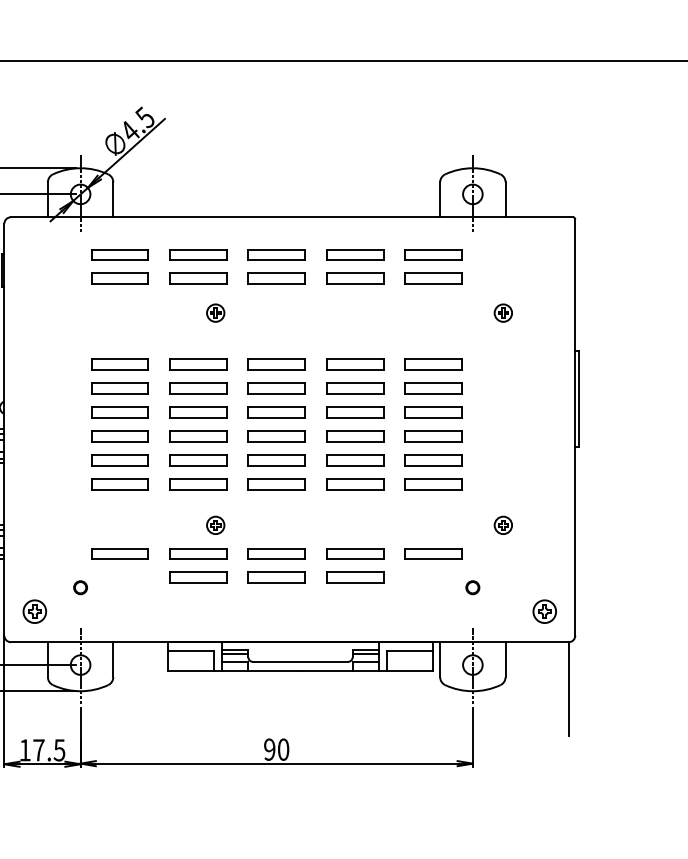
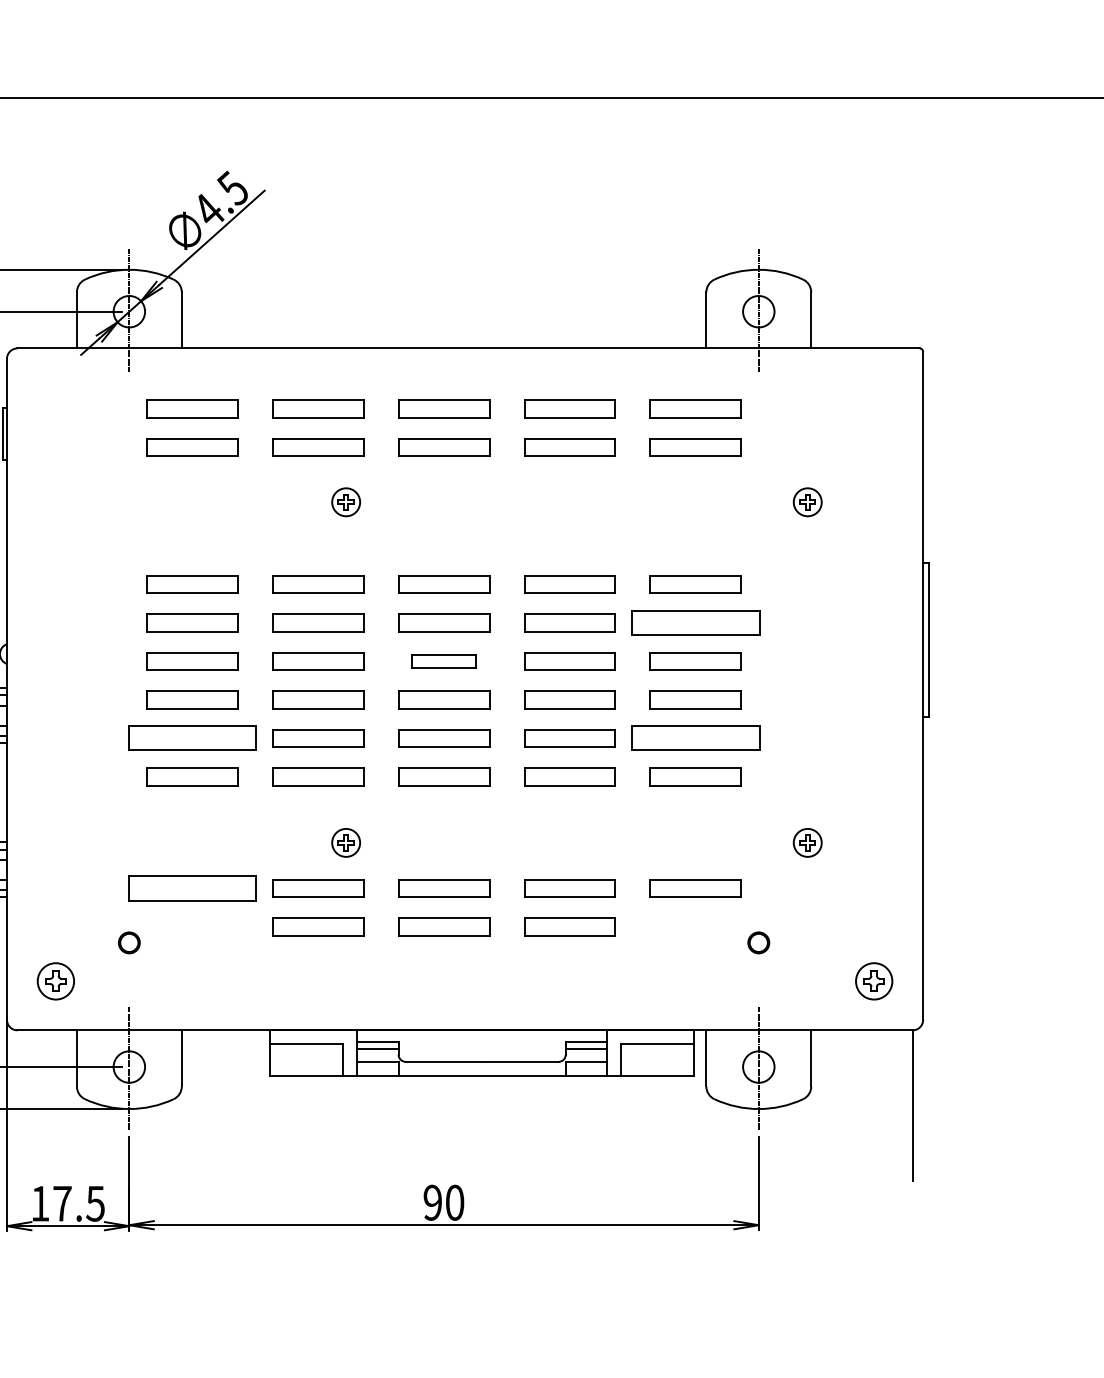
part: (433, 388) -> (695, 623), size x1.4
part: (276, 412) -> (443, 661), size x0.7
part: (119, 460) -> (191, 738), size x1.4
part: (433, 460) -> (695, 738), size x1.4
part: (119, 553) -> (191, 887), size x1.4

